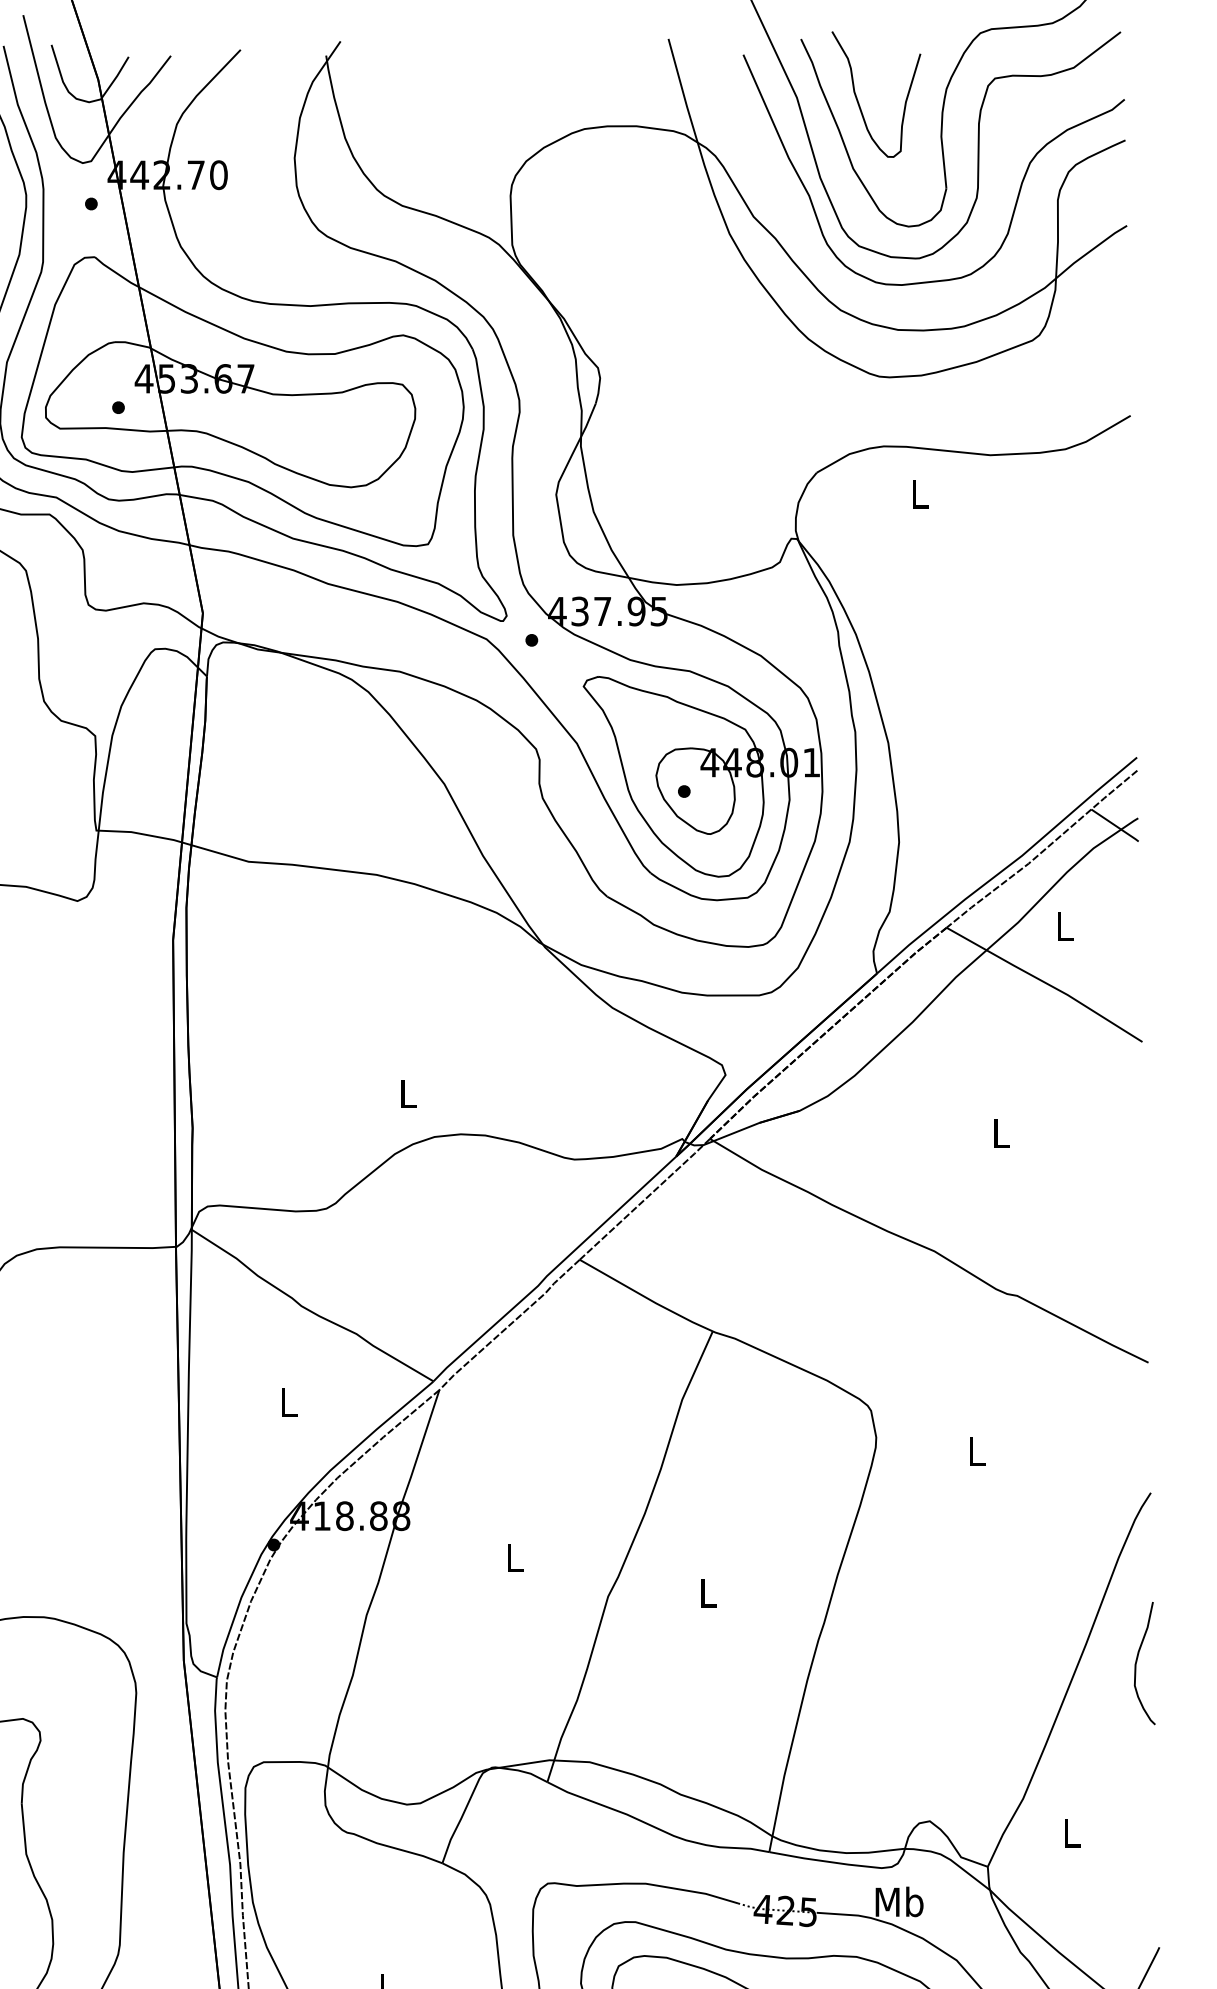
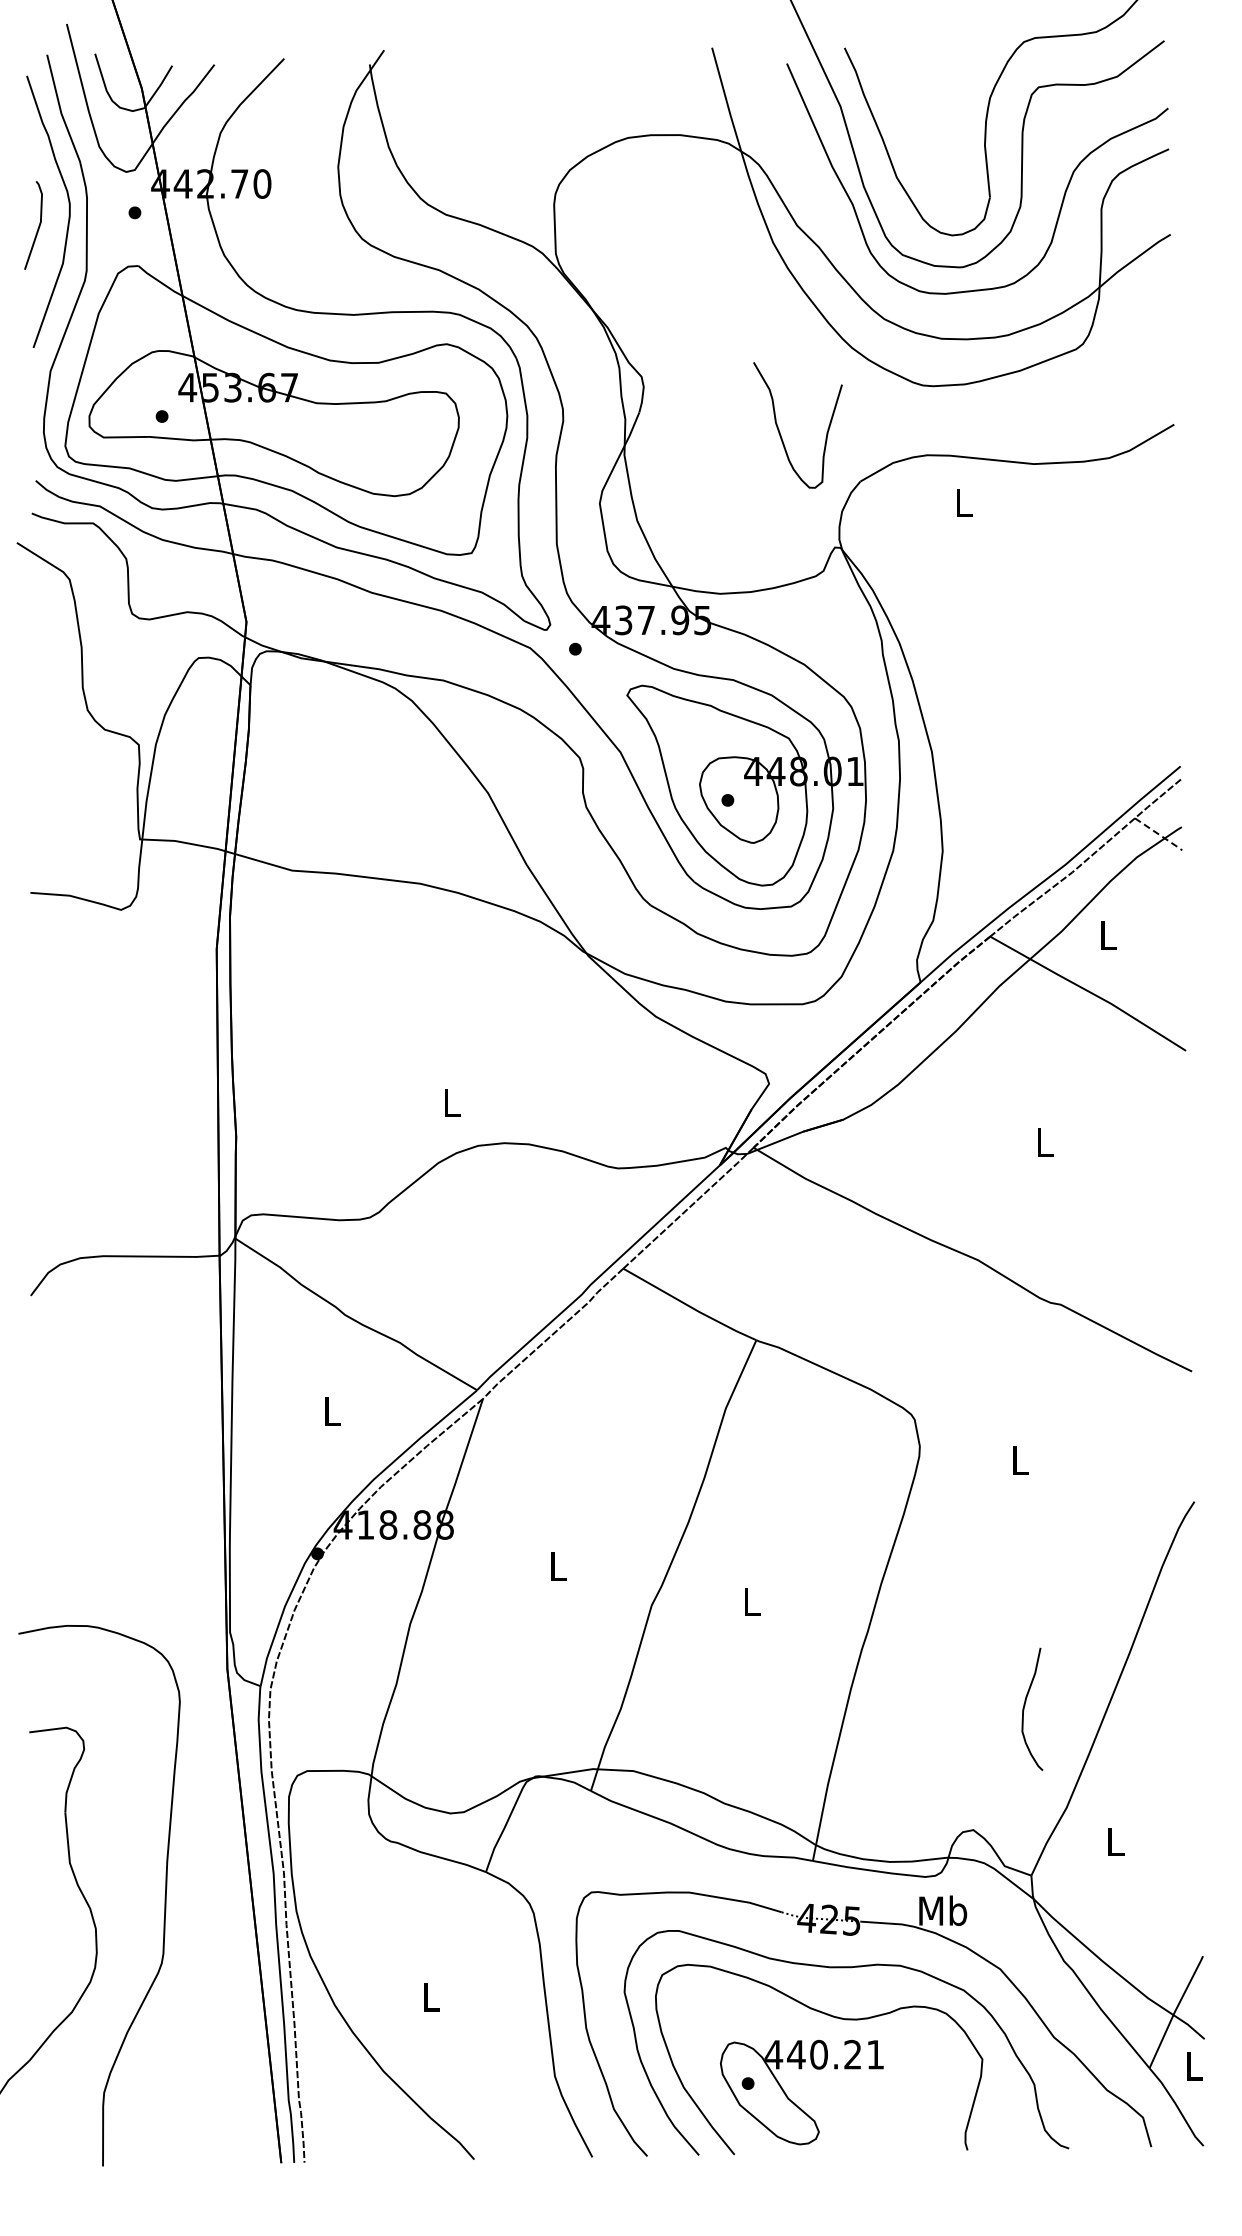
curve: (858, 101) -> (780, 432), moved
line: (1115, 825) -> (1159, 834), solid -> dashed
curve: (1137, 1660) -> (1025, 1706), moved

